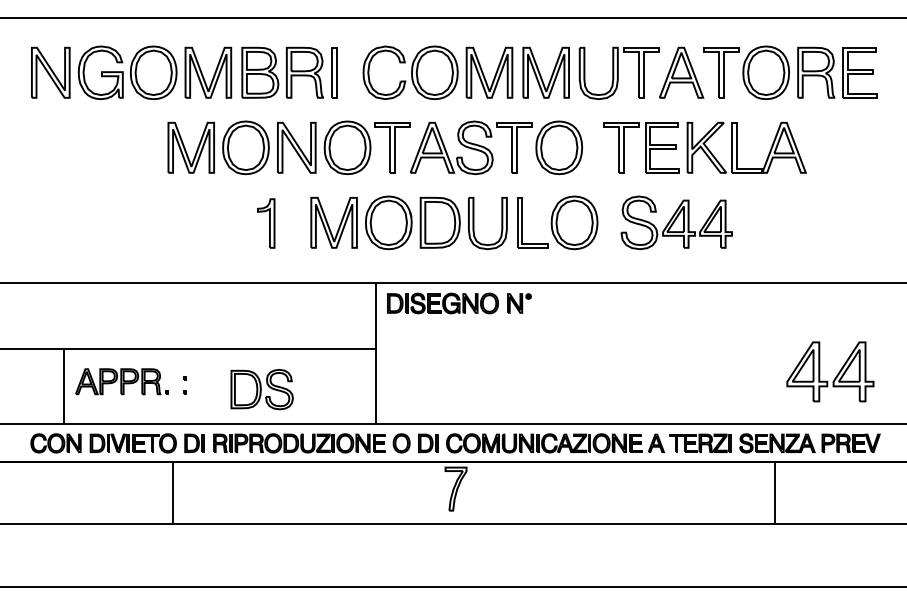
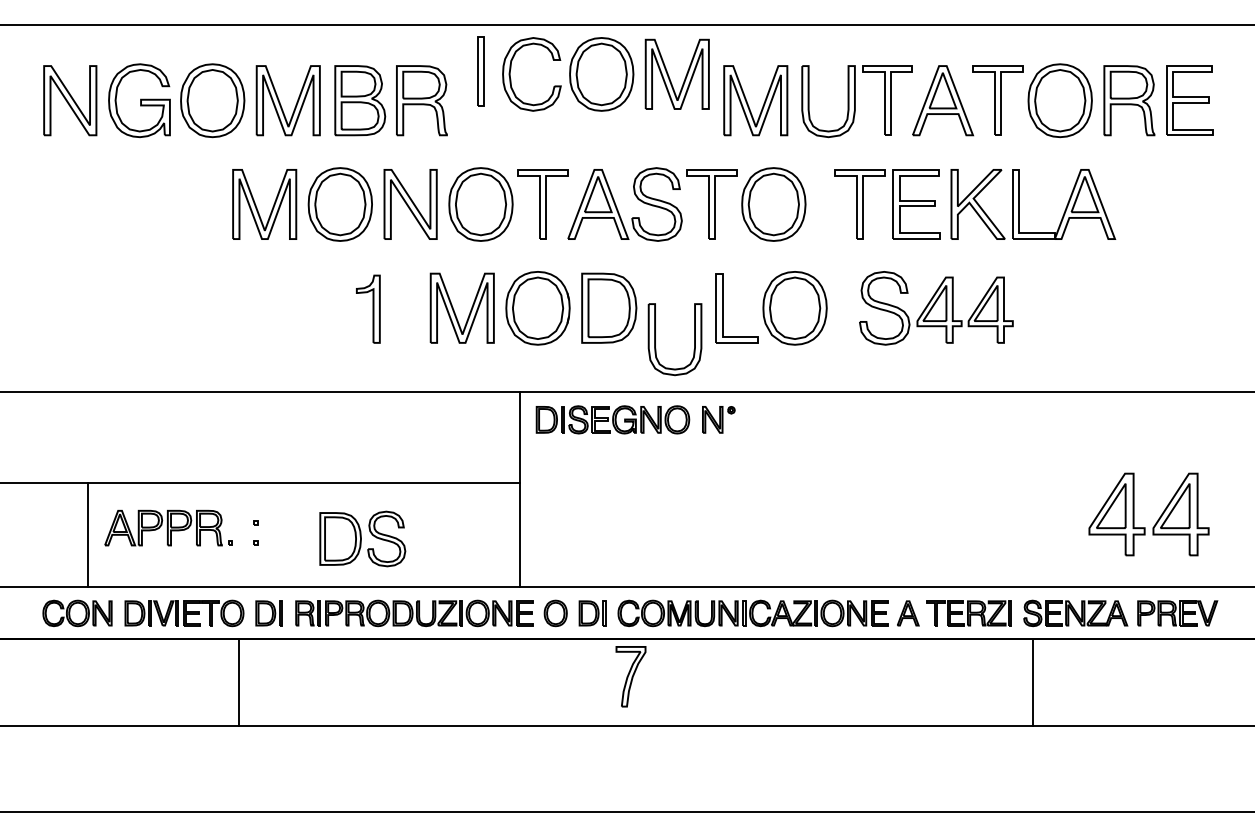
part: (334, 72) -> (480, 71), moved
part: (437, 72) -> (605, 73), moved
part: (474, 223) -> (656, 339), moved
line: (774, 492) -> (1032, 681), moved

